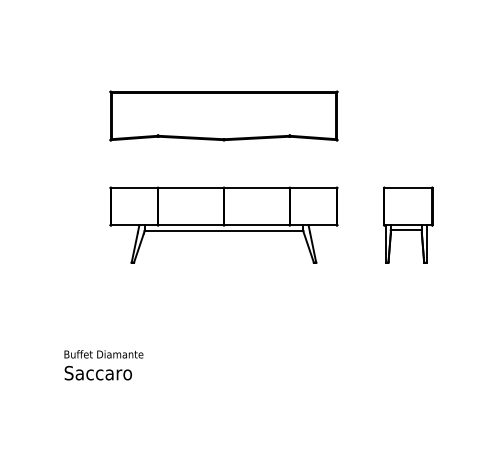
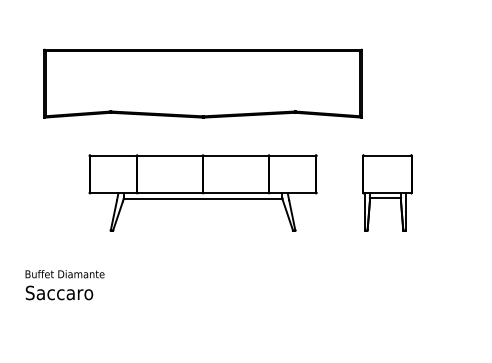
part: (223, 115) -> (202, 83), size x1.4
text: (103, 365) -> (64, 285), moved

